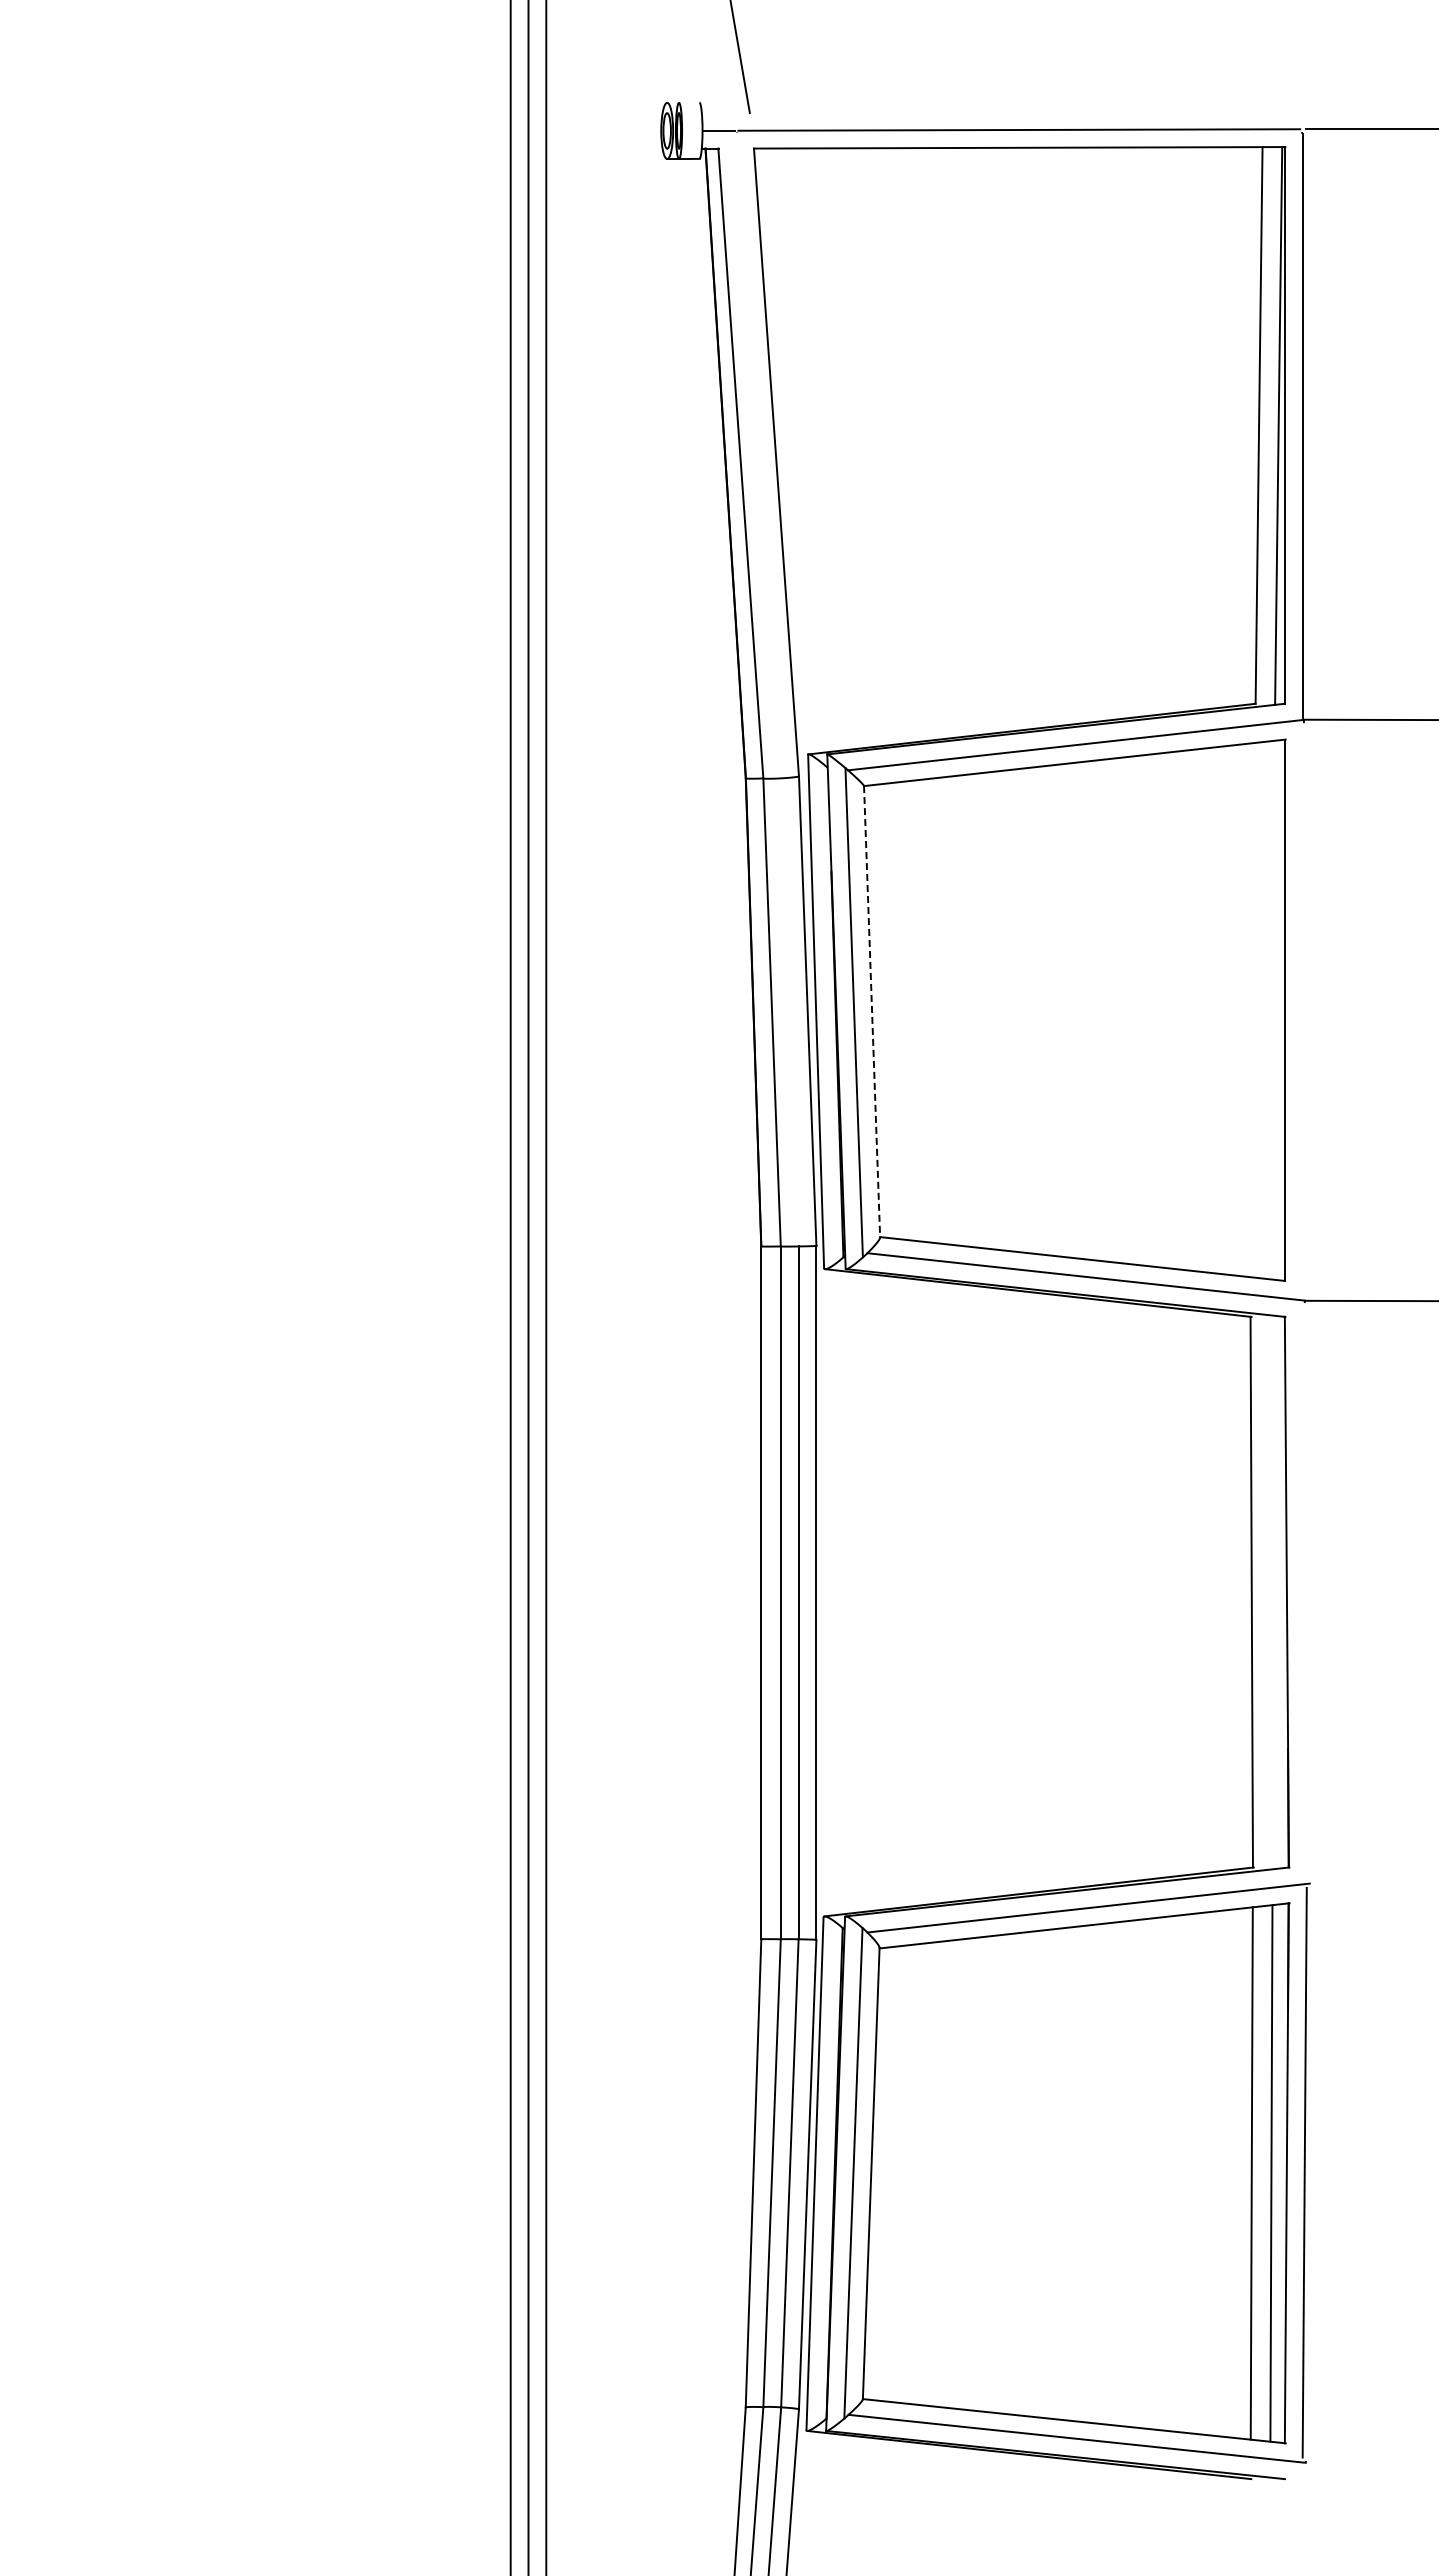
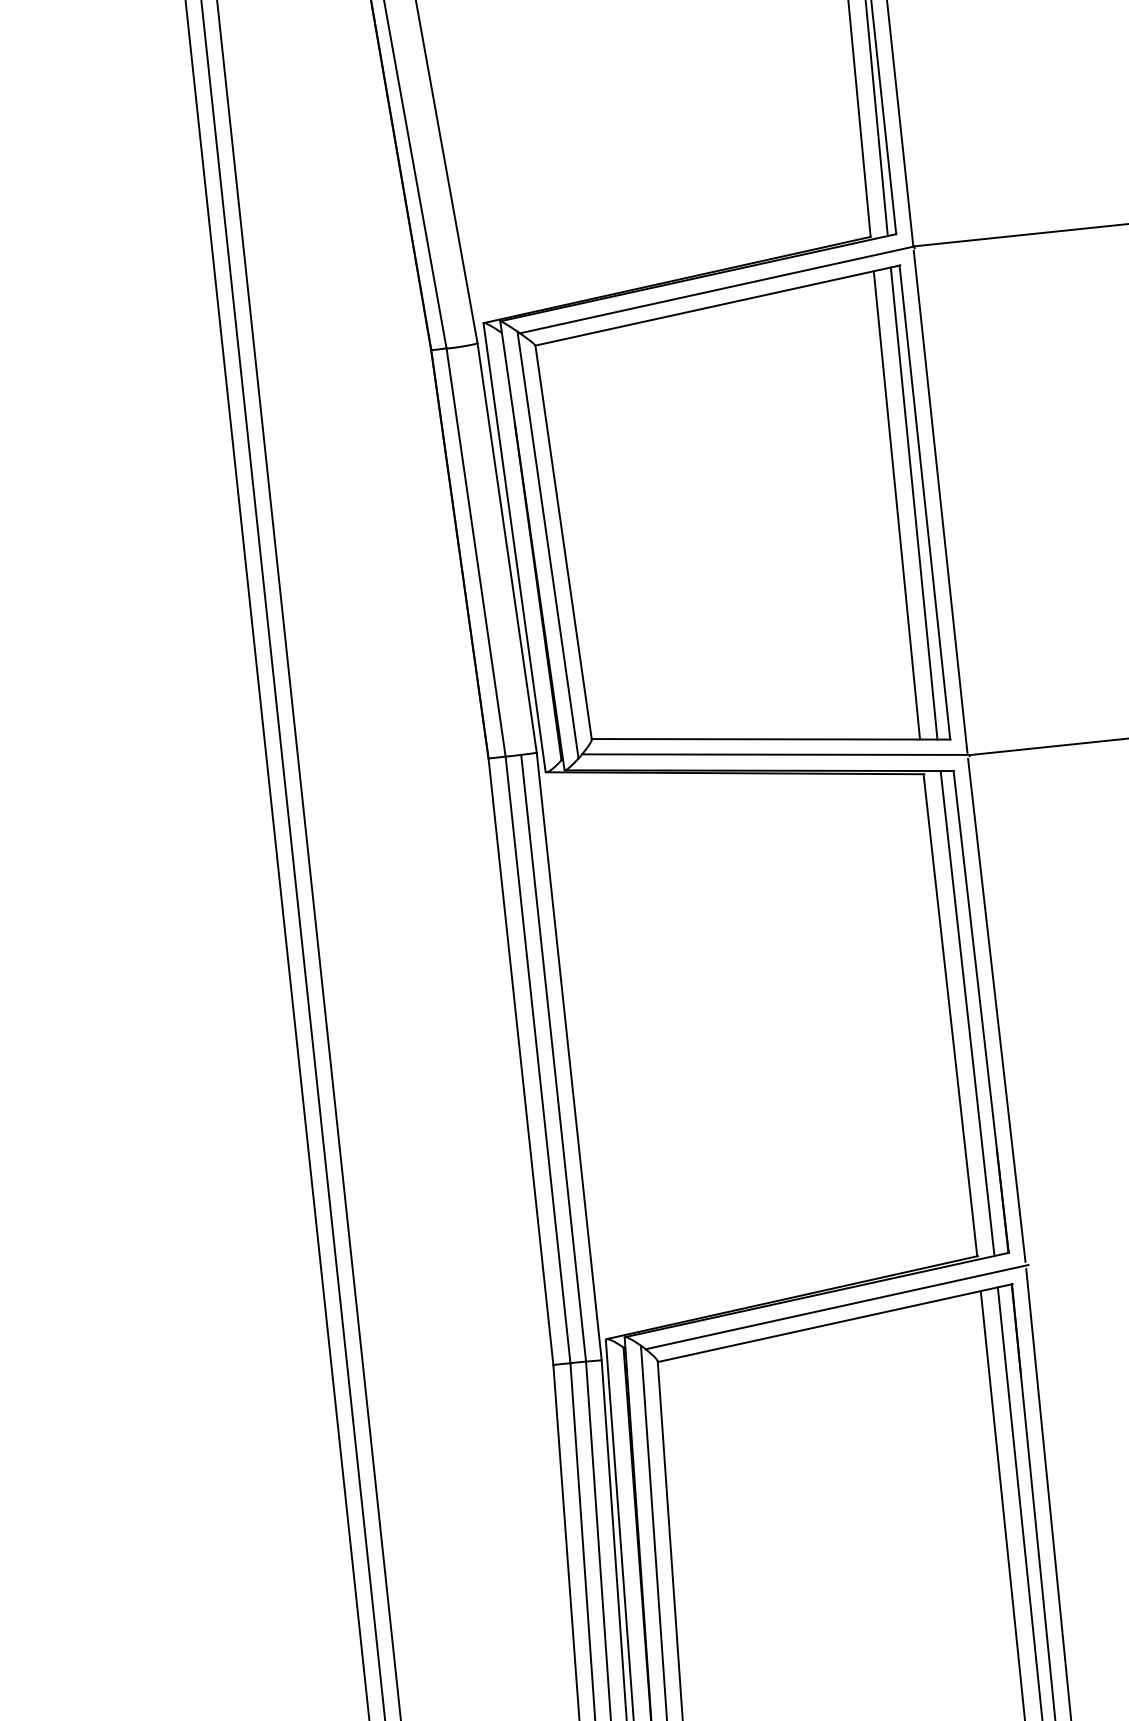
line: (1252, 1009) -> (896, 504), added
line: (1272, 1009) -> (914, 503), added
line: (1302, 1010) -> (940, 501), added
line: (872, 1011) -> (563, 542), dashed -> solid
line: (1304, 1591) -> (996, 1009), added
line: (1271, 1592) -> (967, 1013), added

